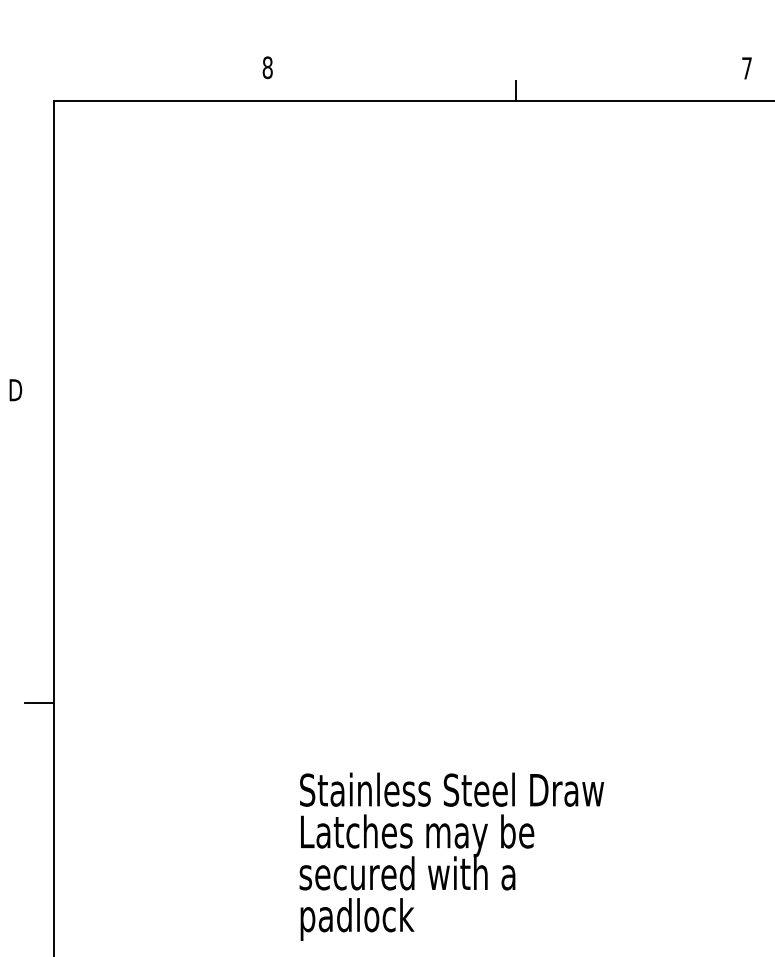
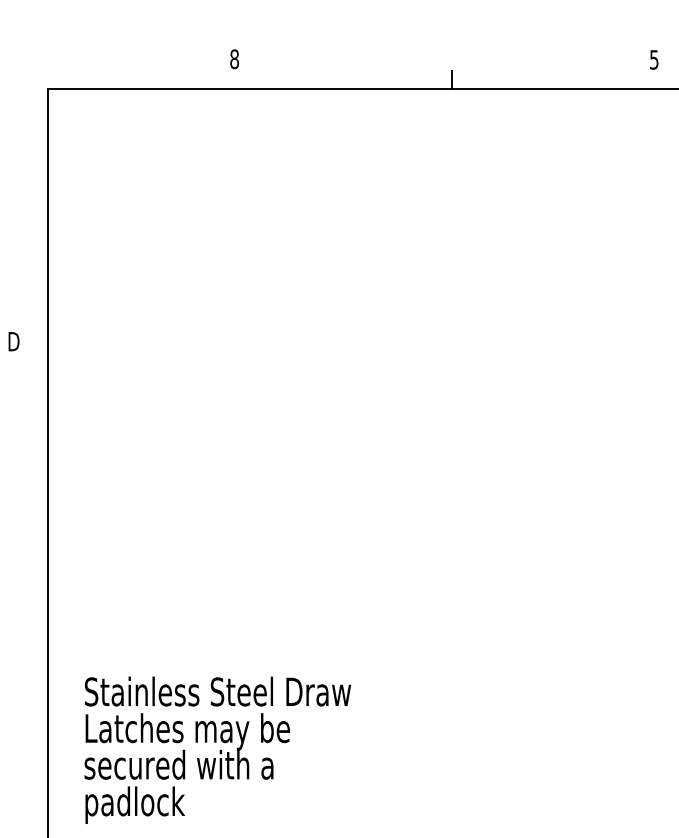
text: (747, 67) -> (654, 59), 7 -> 5
line: (39, 702) -> (34, 615), removed
text: (451, 855) -> (217, 749), moved

